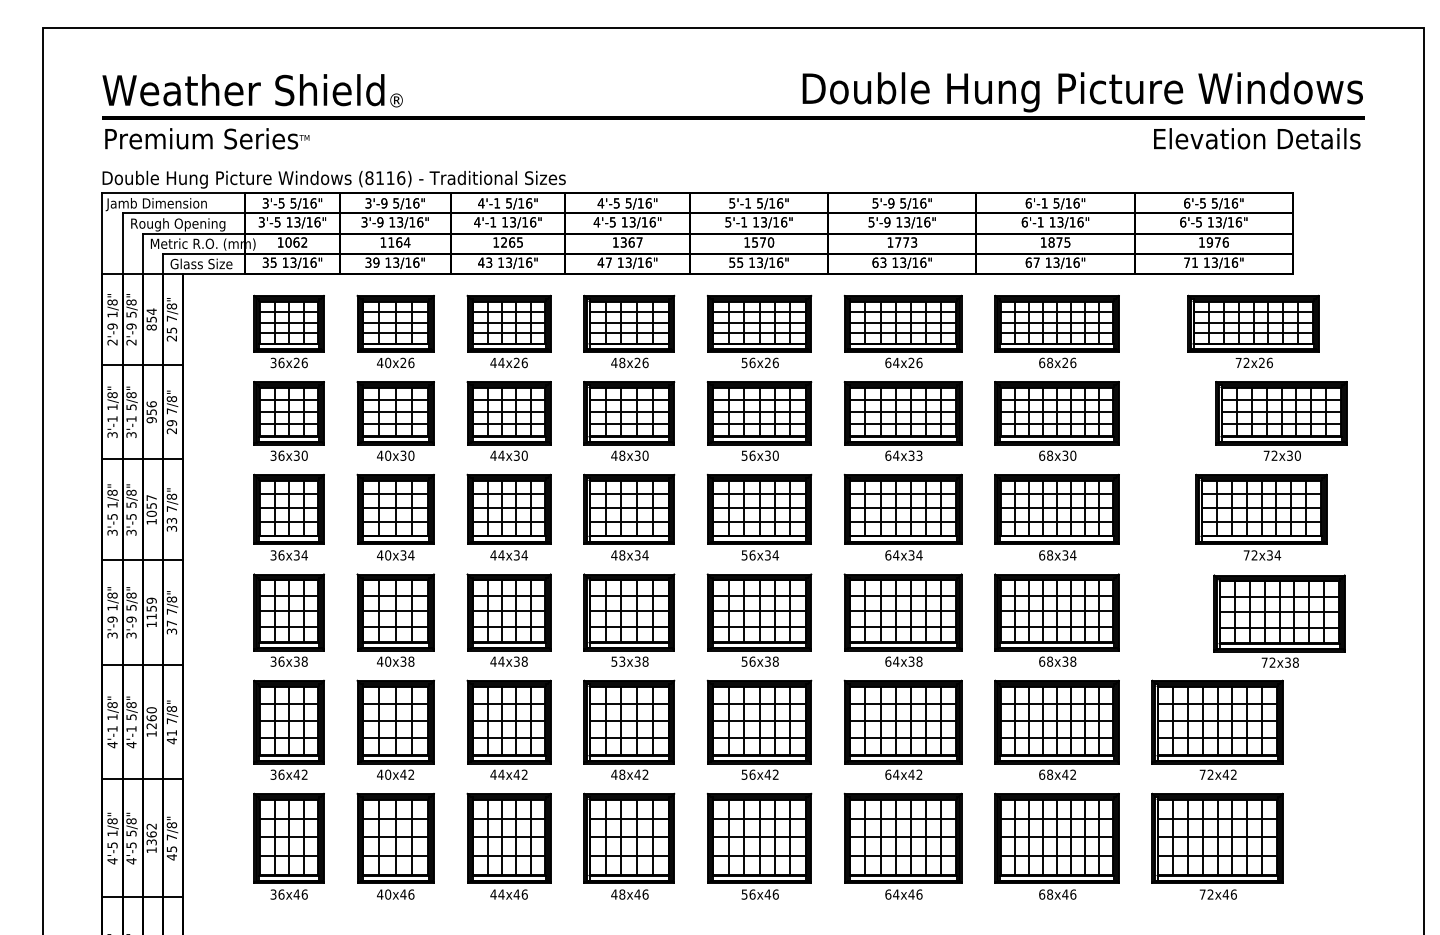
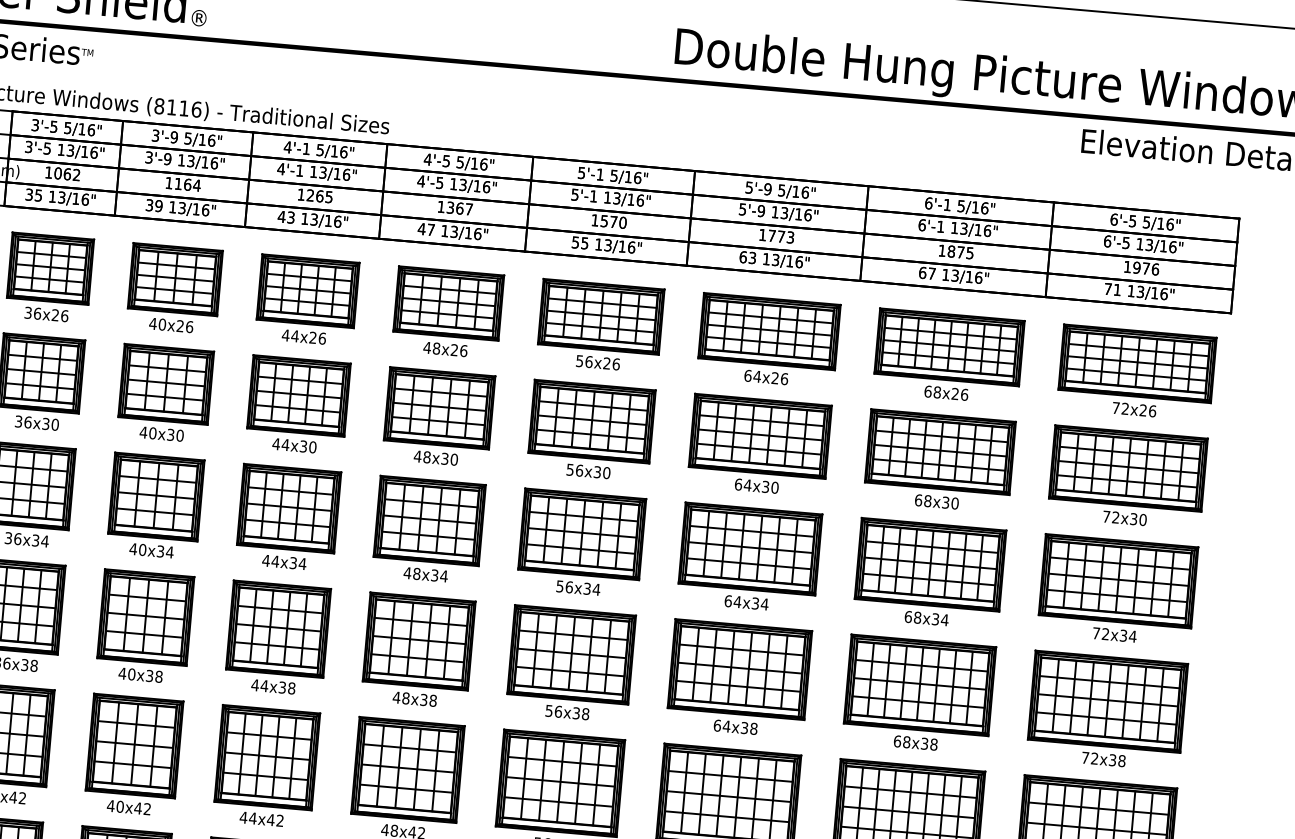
part: (1253, 331) -> (1136, 372), moved
part: (1281, 420) -> (1127, 476), moved
text: (919, 455) -> (775, 487), 64x33 -> 64x30
part: (1261, 516) -> (1117, 589), moved
part: (1279, 620) -> (1107, 709), moved
text: (618, 661) -> (401, 697), 53x38 -> 48x38

